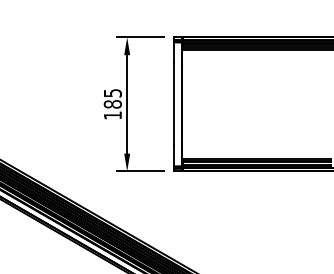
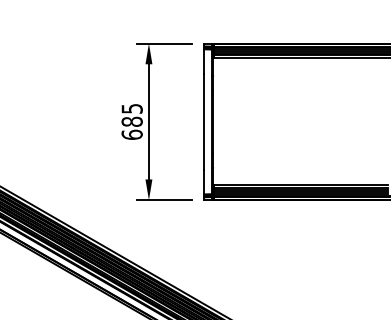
text: (112, 115) -> (131, 134), 185 -> 685

